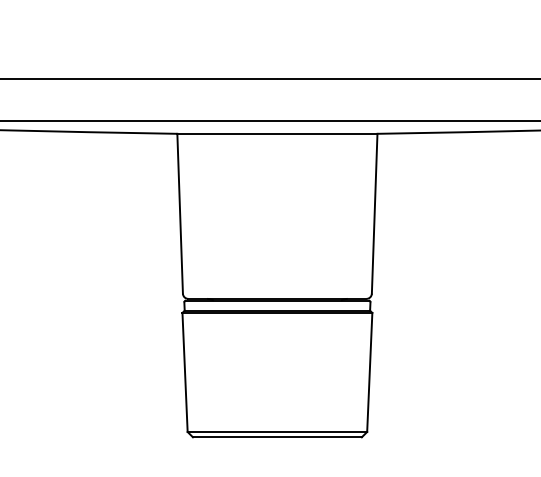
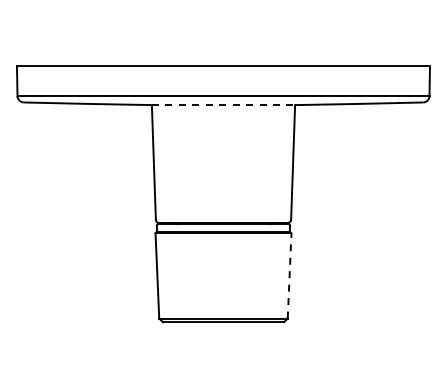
line: (277, 134) -> (223, 105), solid -> dashed
line: (369, 371) -> (289, 275), solid -> dashed

